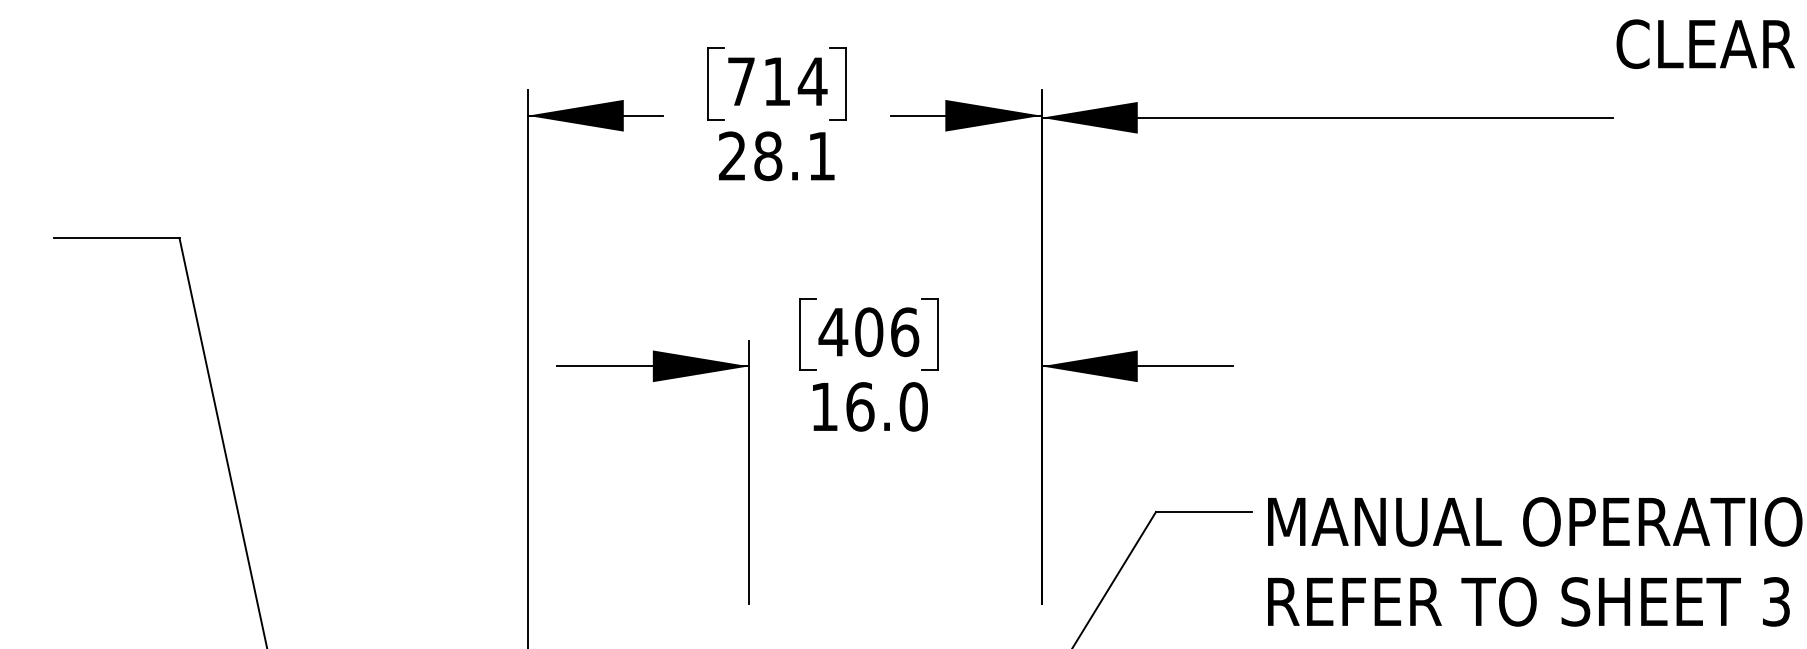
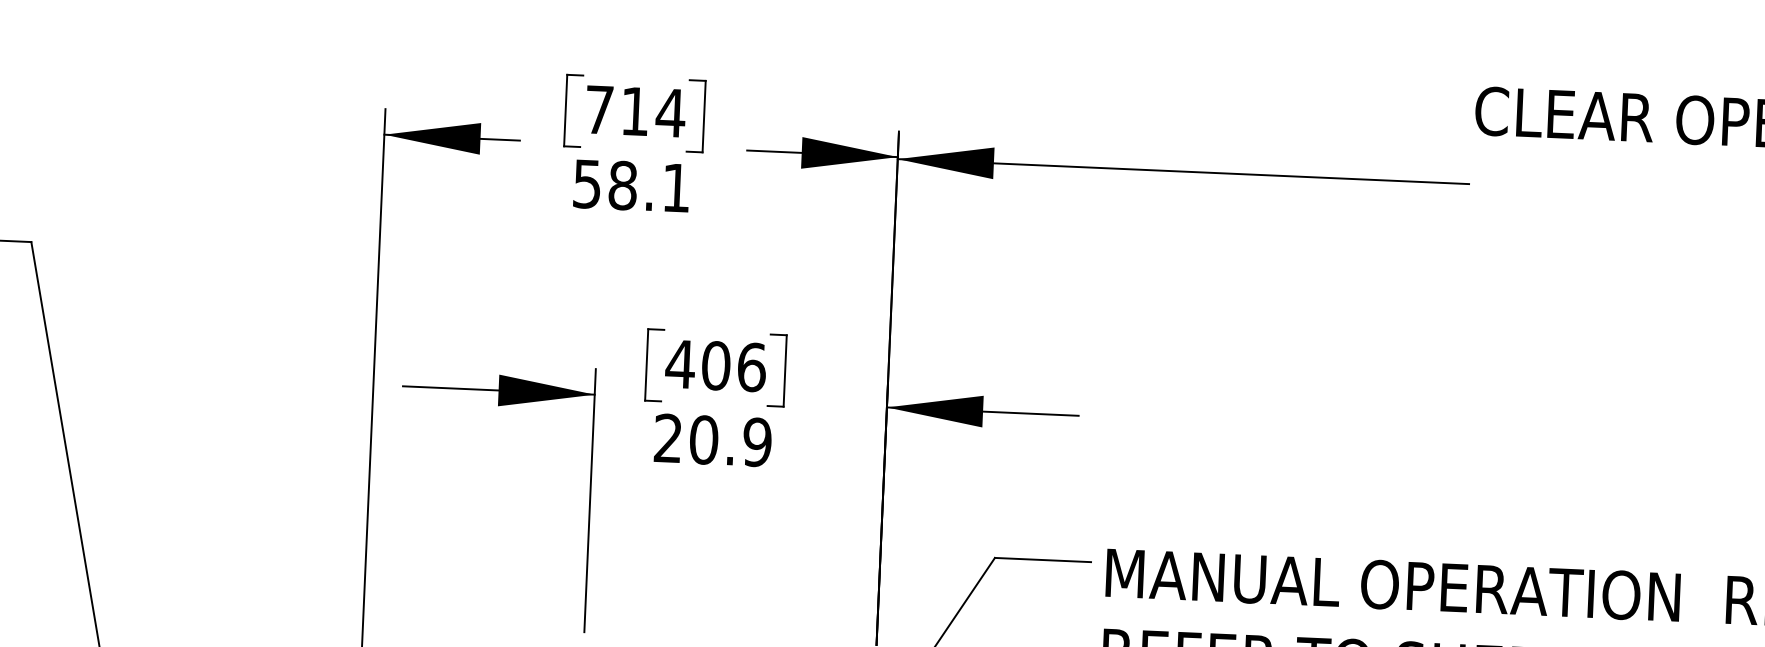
text: (731, 156) -> (586, 184), 28.1 -> 58.1
text: (869, 406) -> (713, 440), 16.0 -> 20.9

